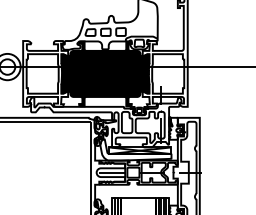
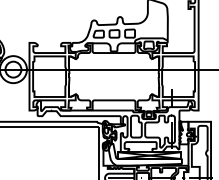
fill: (105, 73) -> (114, 76), removed

